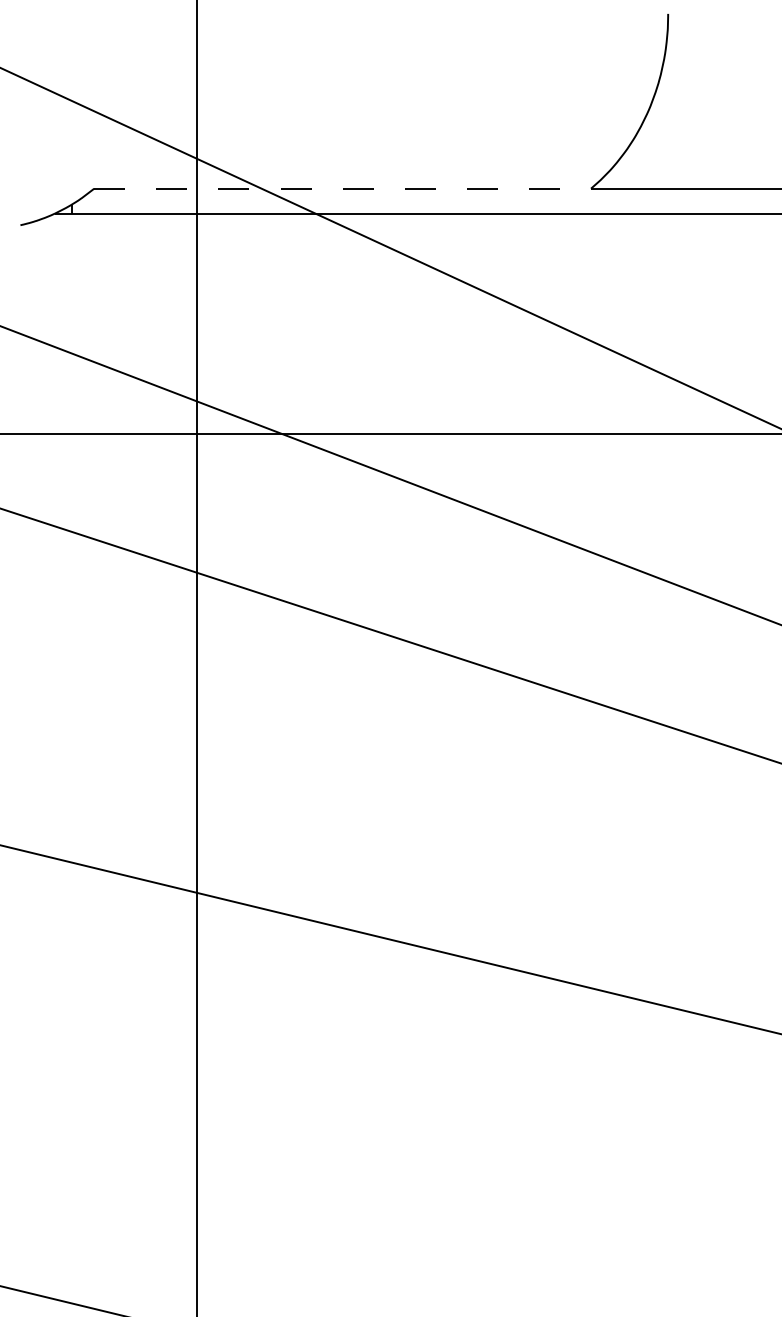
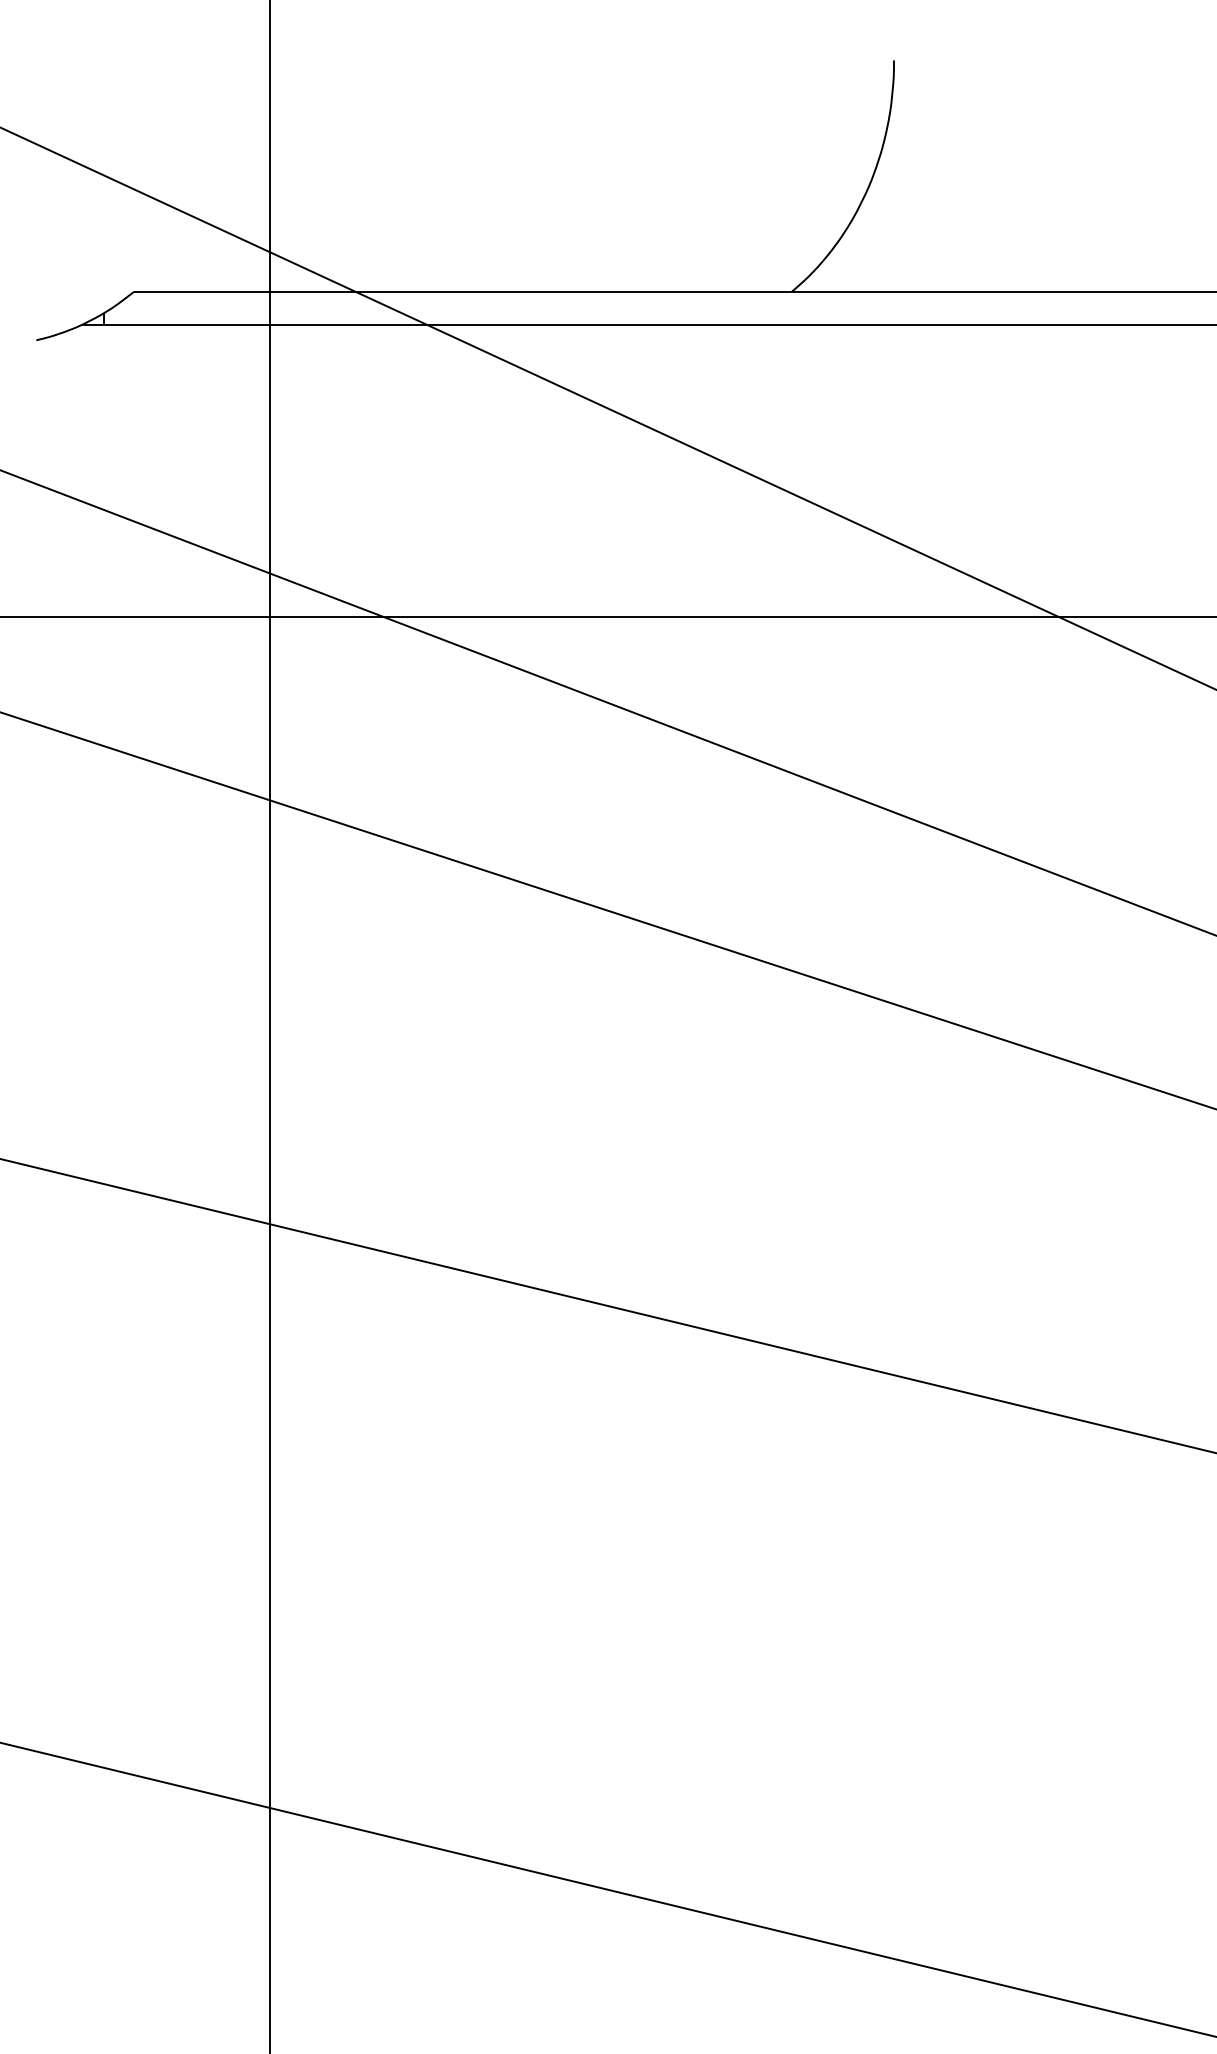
line: (342, 188) -> (462, 291), dashed -> solid

